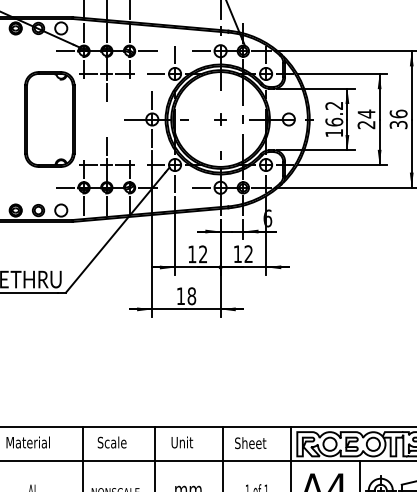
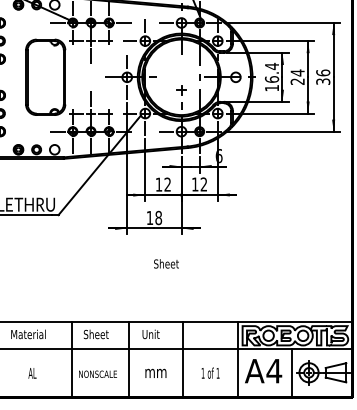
text: (333, 105) -> (271, 66), 16.2 -> 16.4
part: (220, 119) -> (181, 90), moved
text: (116, 442) -> (98, 334), Scale -> Sheet
text: (250, 442) -> (166, 263), moved

